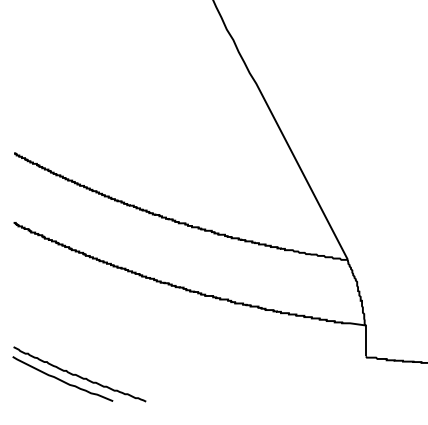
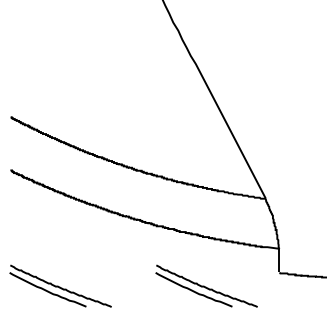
part: (270, 373) -> (206, 285), added

